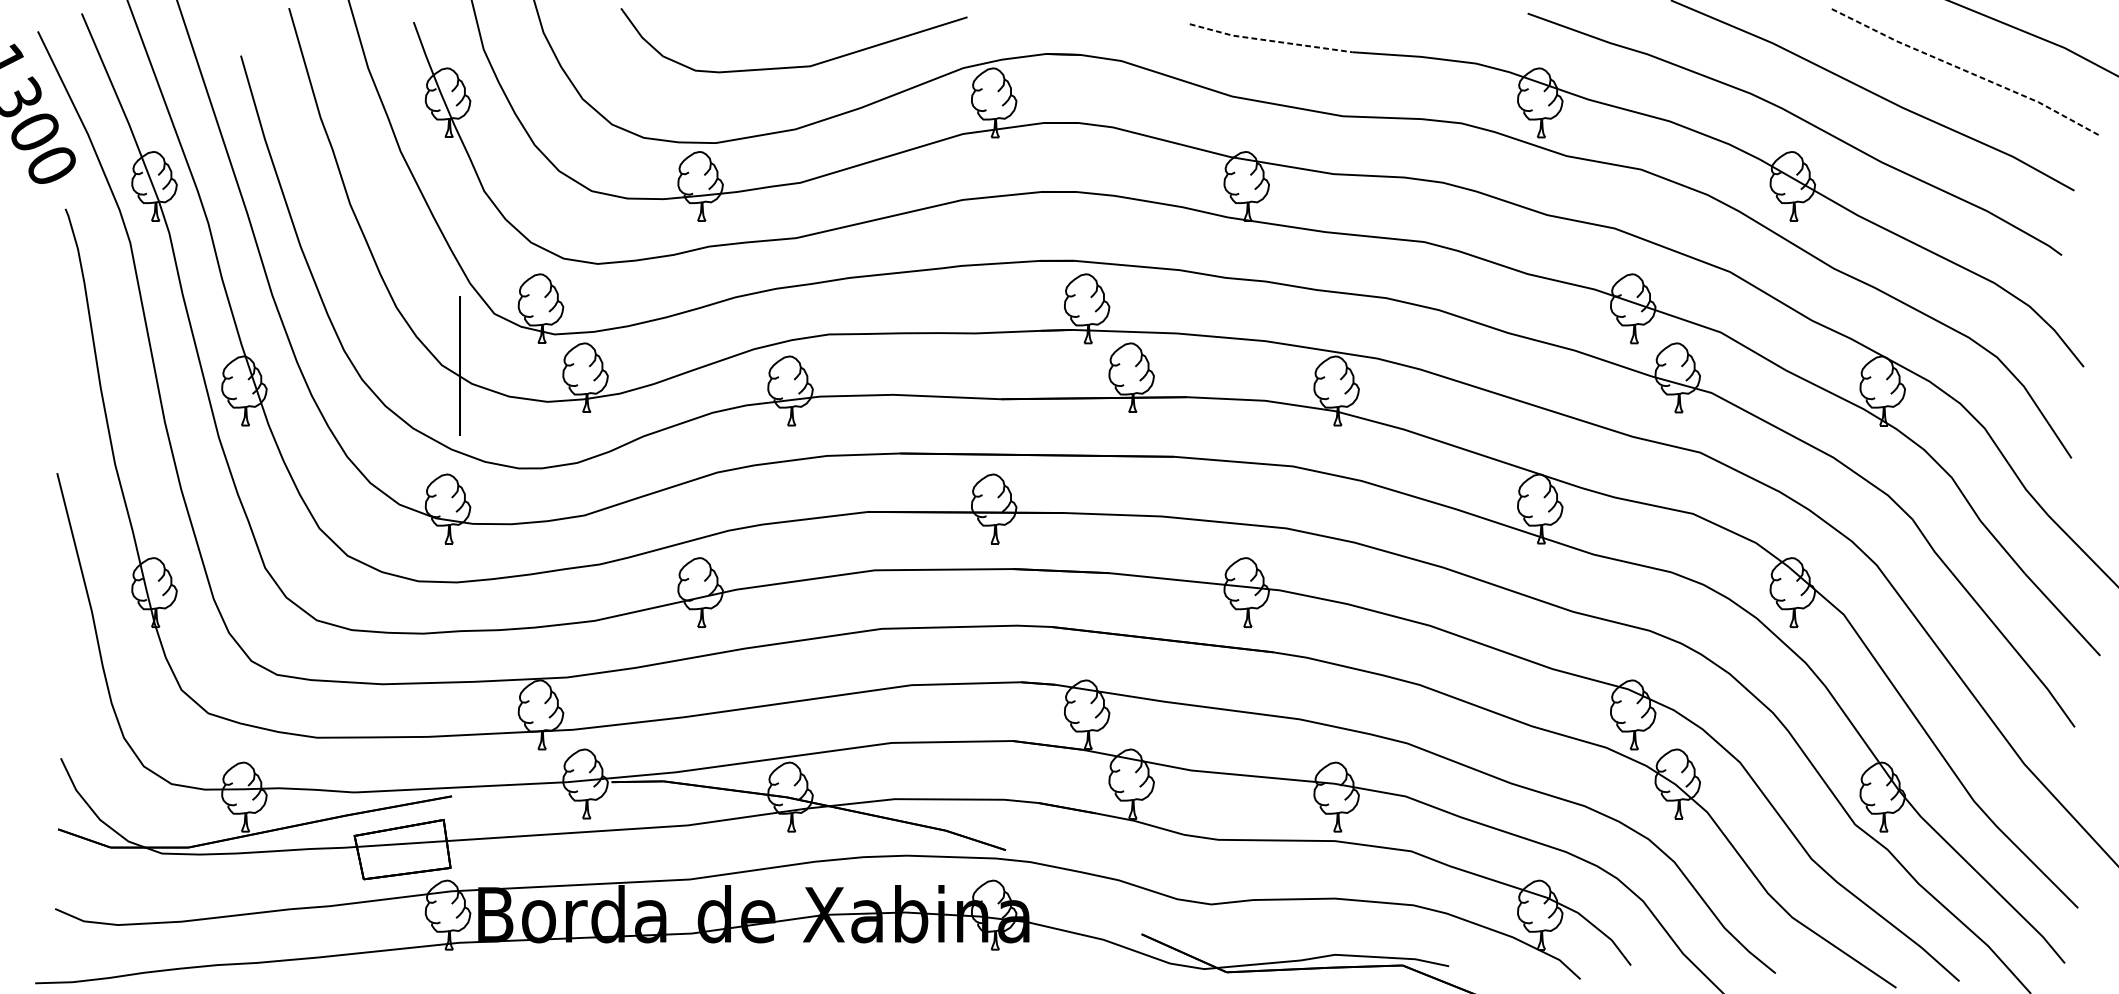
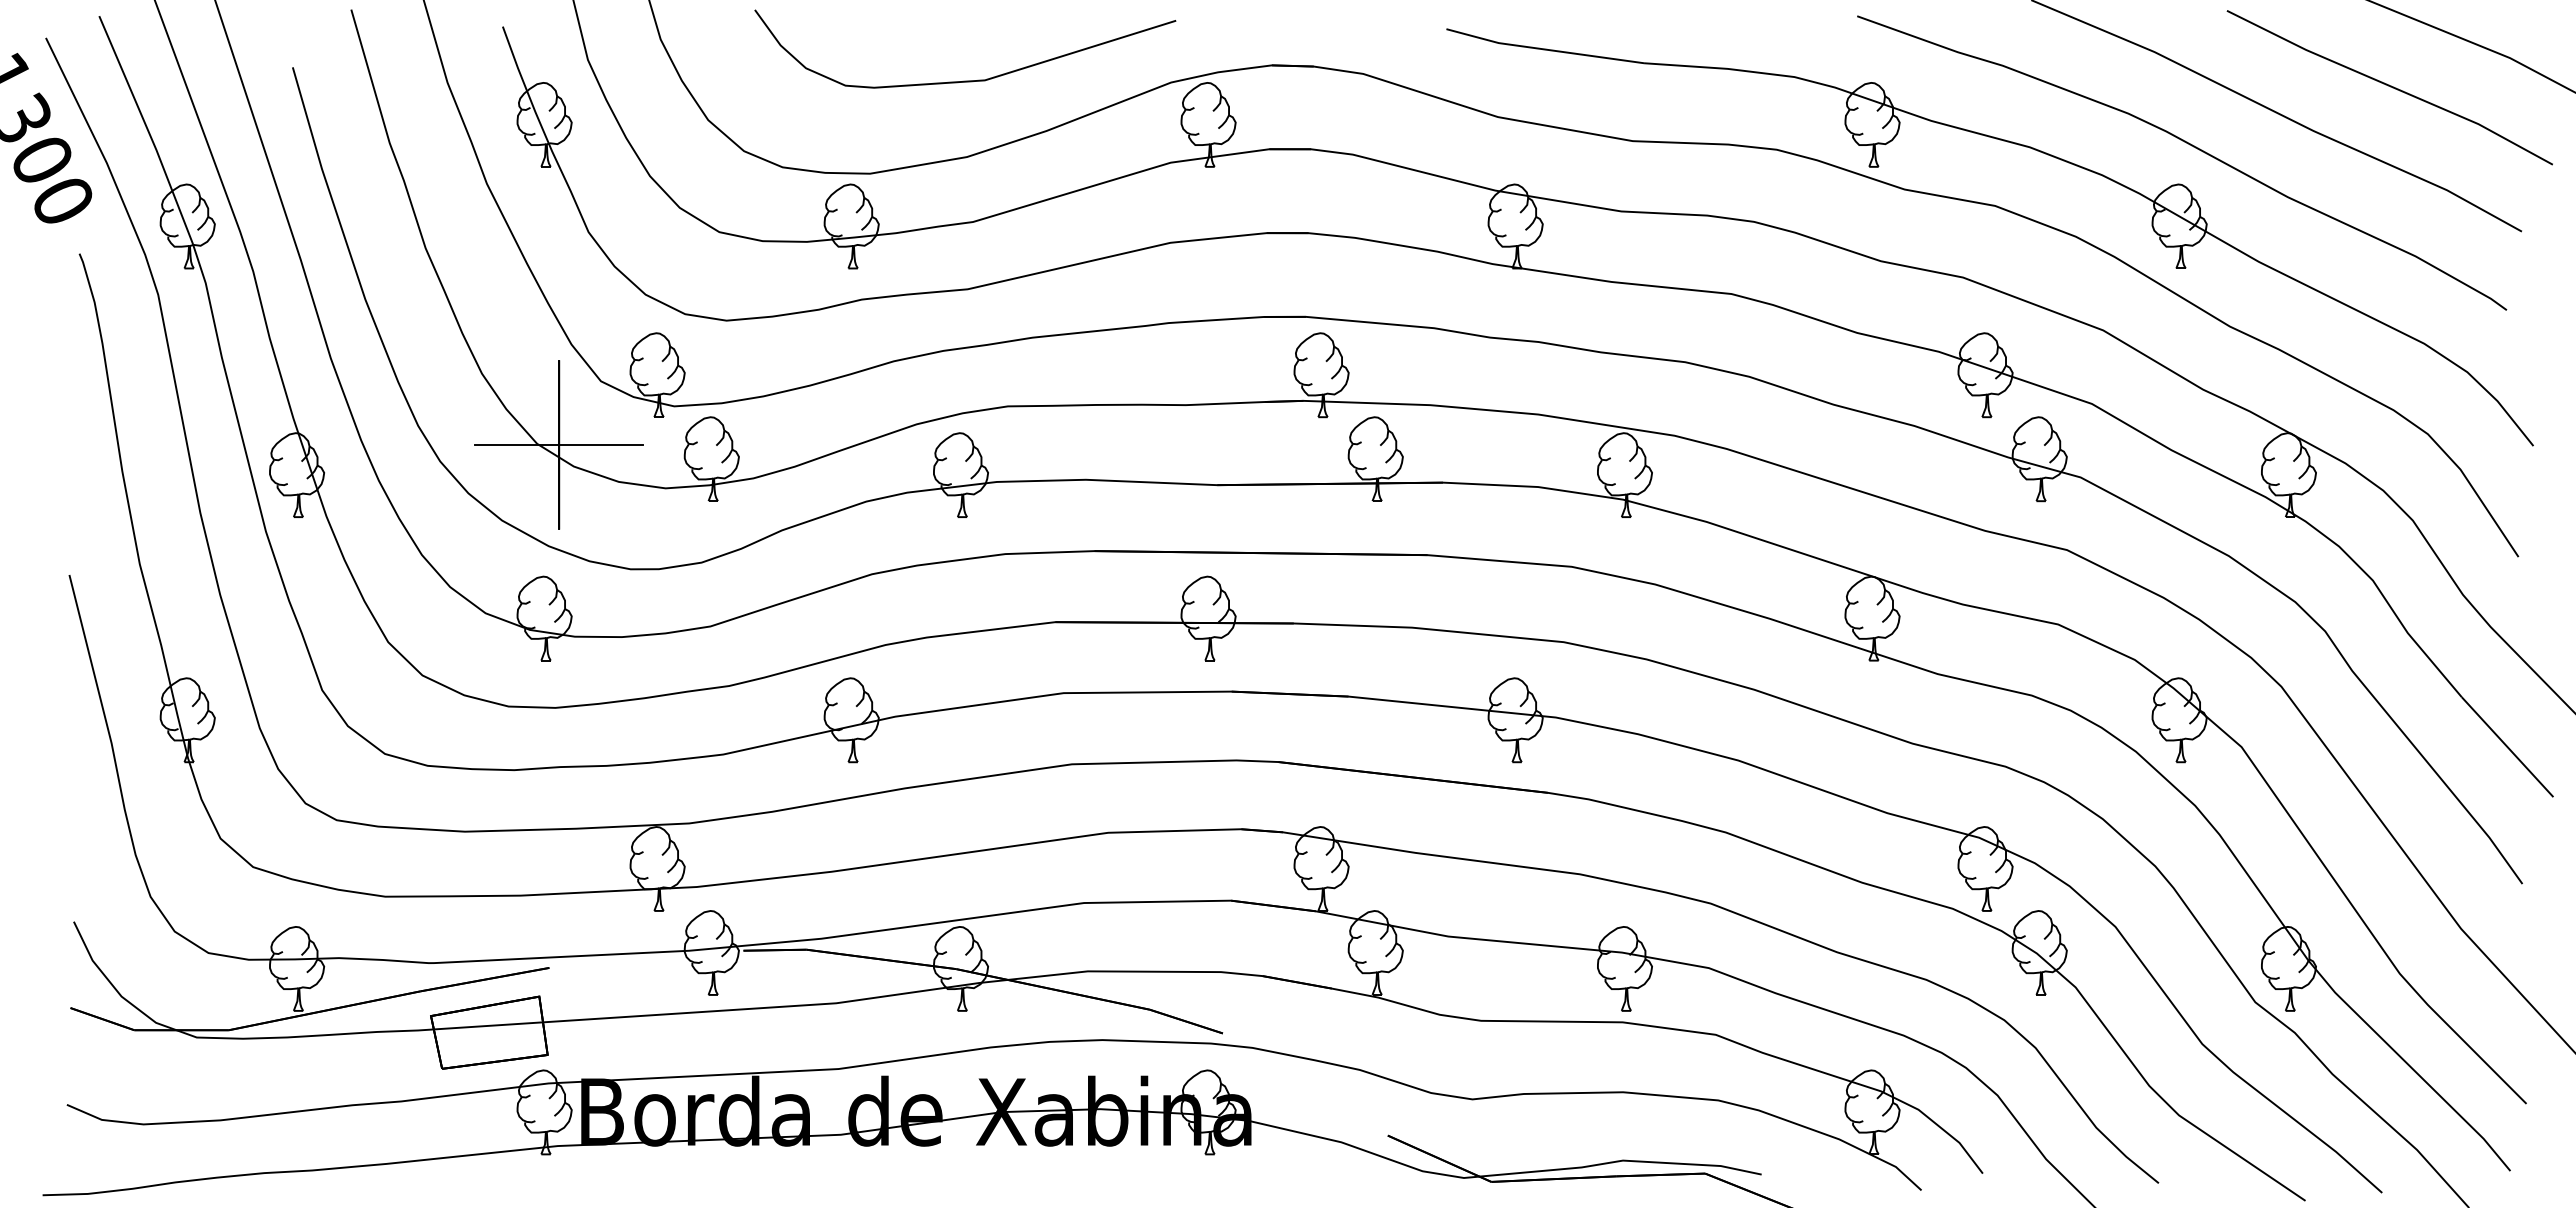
line: (1270, 40) -> (1544, 49), dashed -> solid
line: (1966, 71) -> (2390, 86), dashed -> solid
line: (459, 365) -> (558, 444), added

